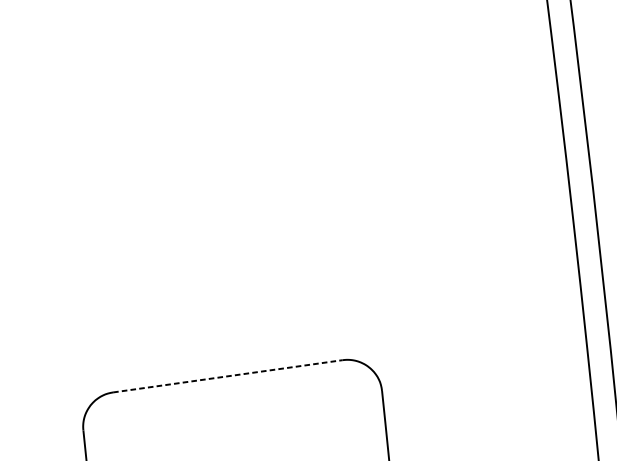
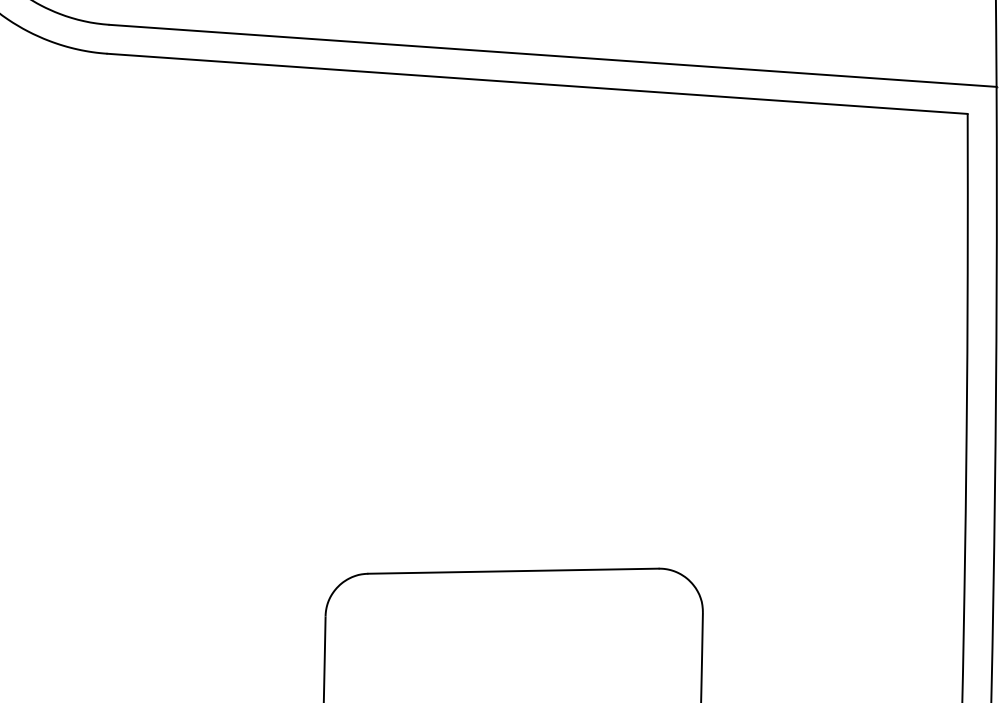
line: (227, 376) -> (513, 571), dashed -> solid

